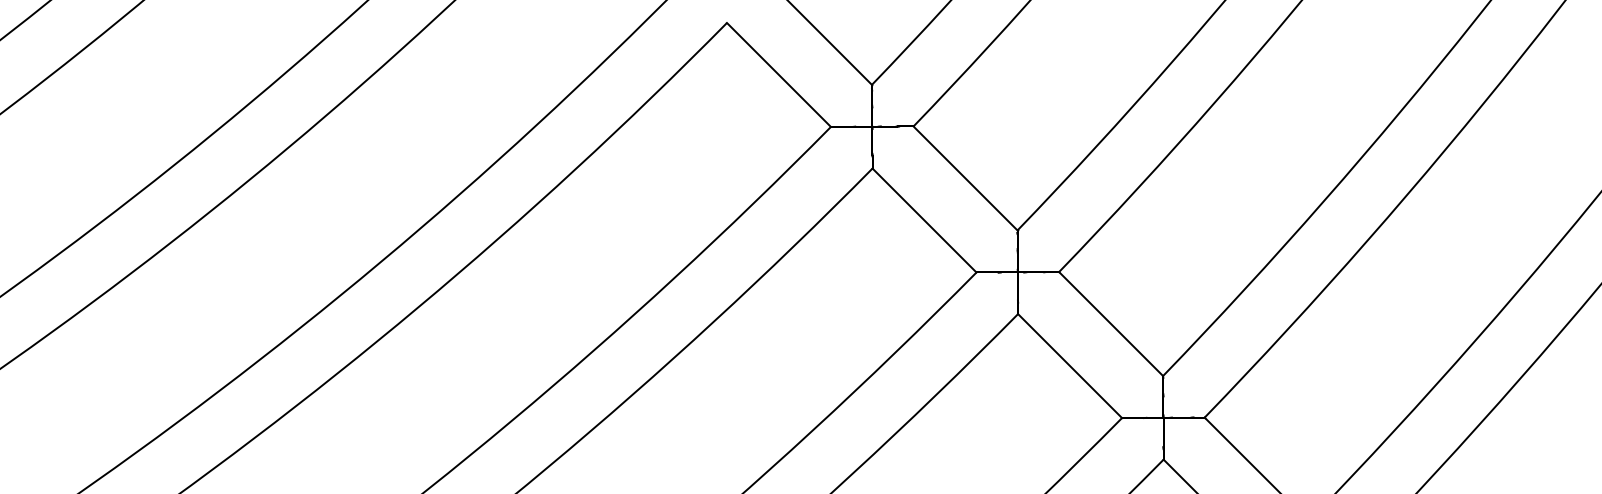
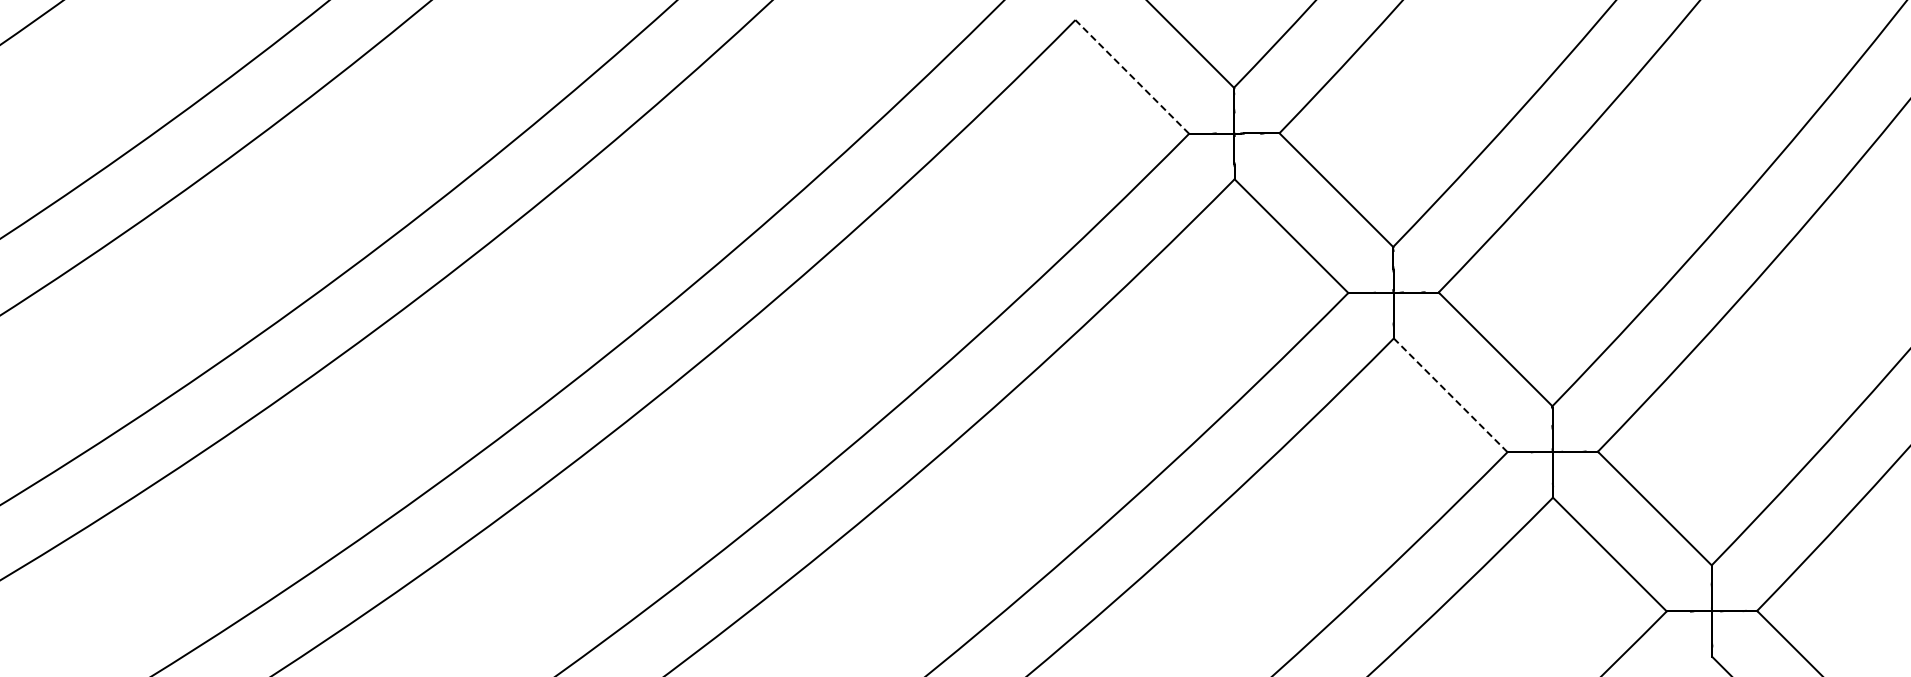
line: (778, 74) -> (1131, 76), solid -> dashed
line: (1069, 365) -> (1450, 394), solid -> dashed

